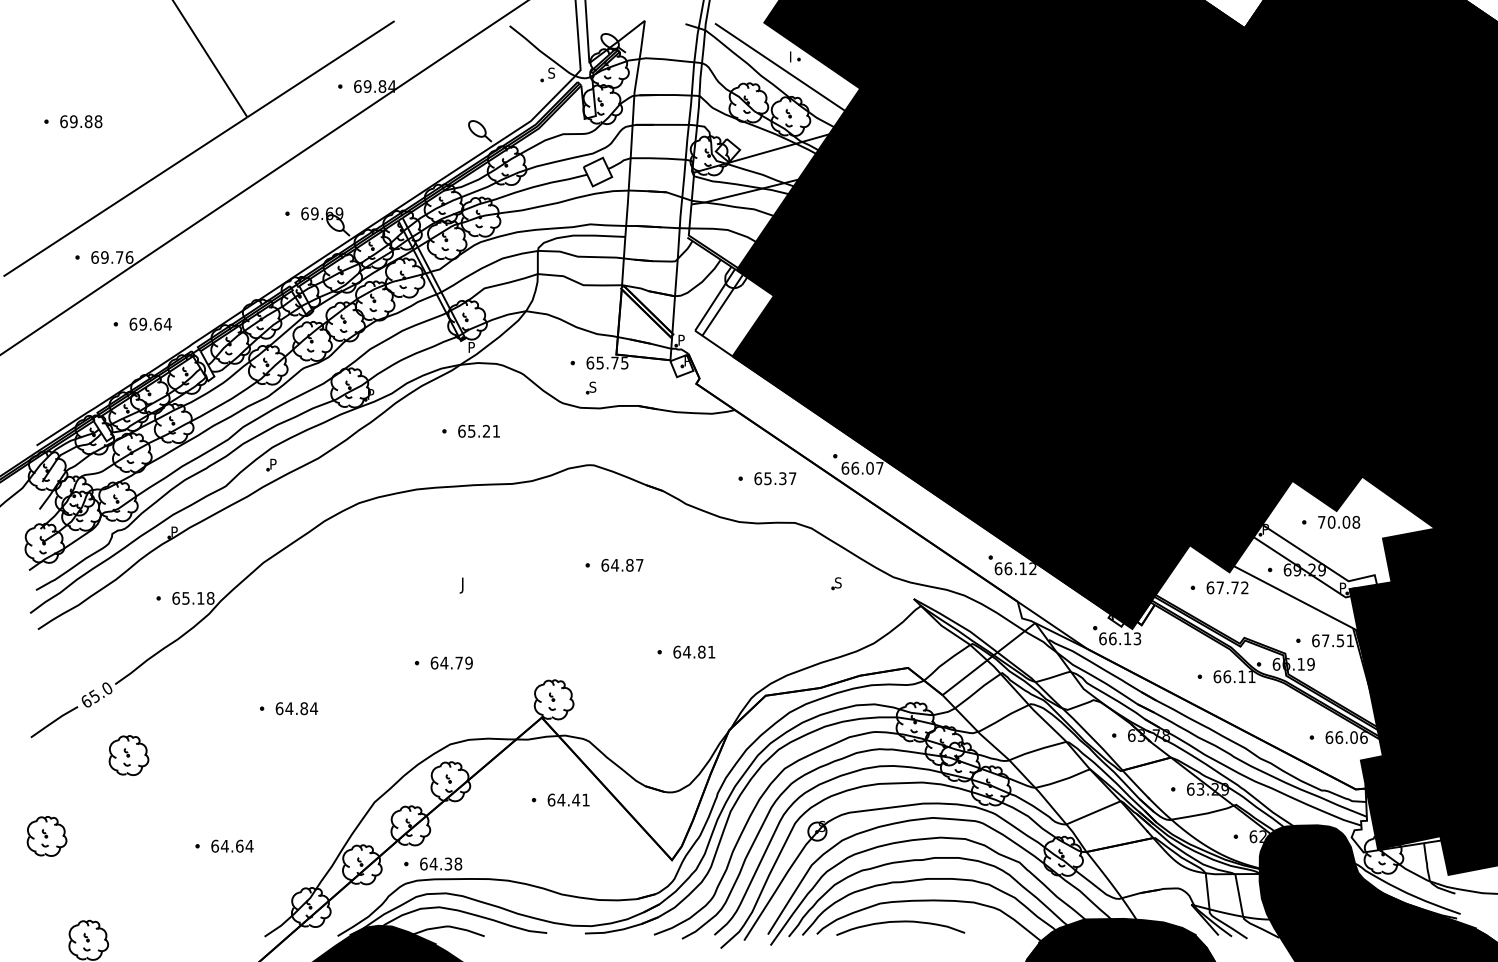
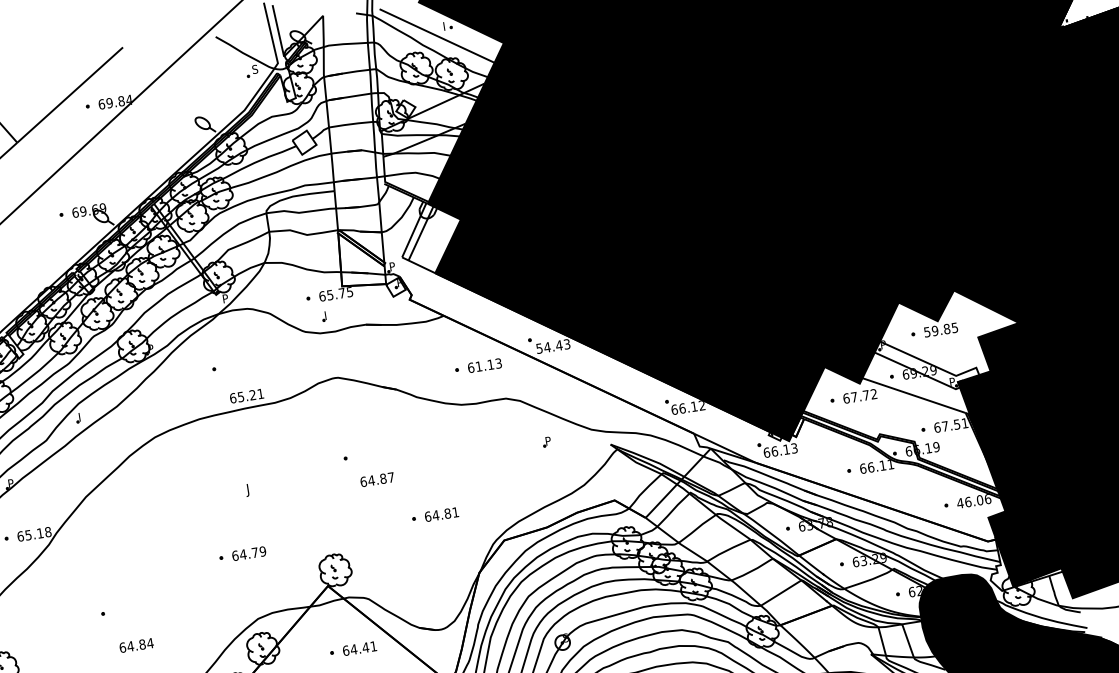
text: (592, 386) -> (327, 314), S -> I
text: (478, 430) -> (246, 395), moved
text: (273, 461) -> (81, 414), P -> I
text: (862, 467) -> (553, 345), 66.07 -> 54.43
text: (780, 478) -> (488, 364), 65.37 -> 61.13
text: (1339, 521) -> (941, 329), 70.08 -> 59.85
text: (622, 564) -> (377, 479), moved
text: (838, 582) -> (548, 440), S -> P
text: (296, 708) -> (136, 645), moved
text: (1329, 737) -> (960, 503), 66.06 -> 46.06

